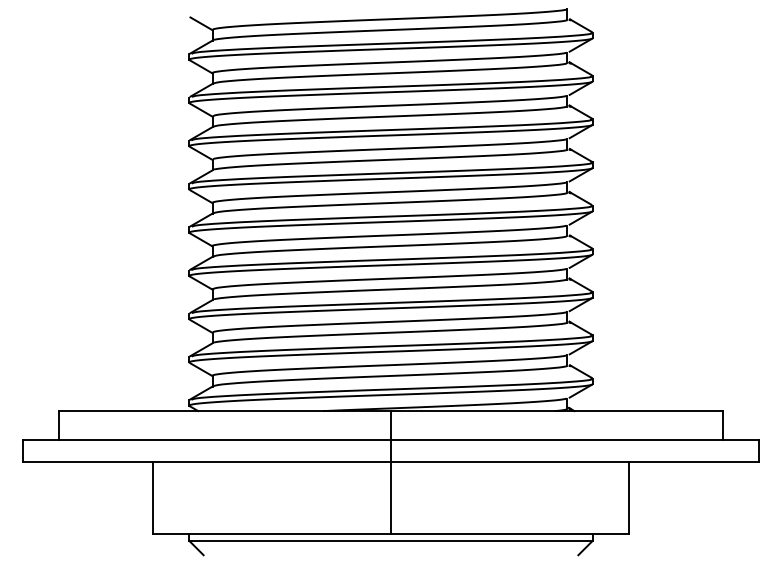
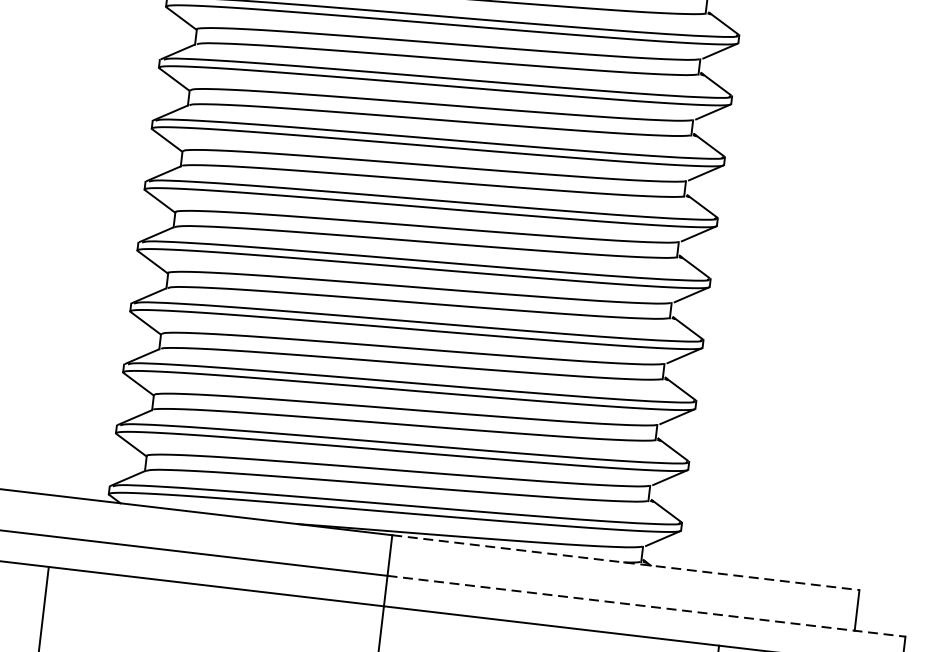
line: (556, 411) -> (625, 563), solid -> dashed
line: (574, 439) -> (646, 605), solid -> dashed

